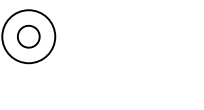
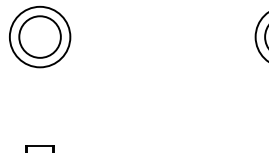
circle: (28, 36) -> (39, 36), size x1.67

